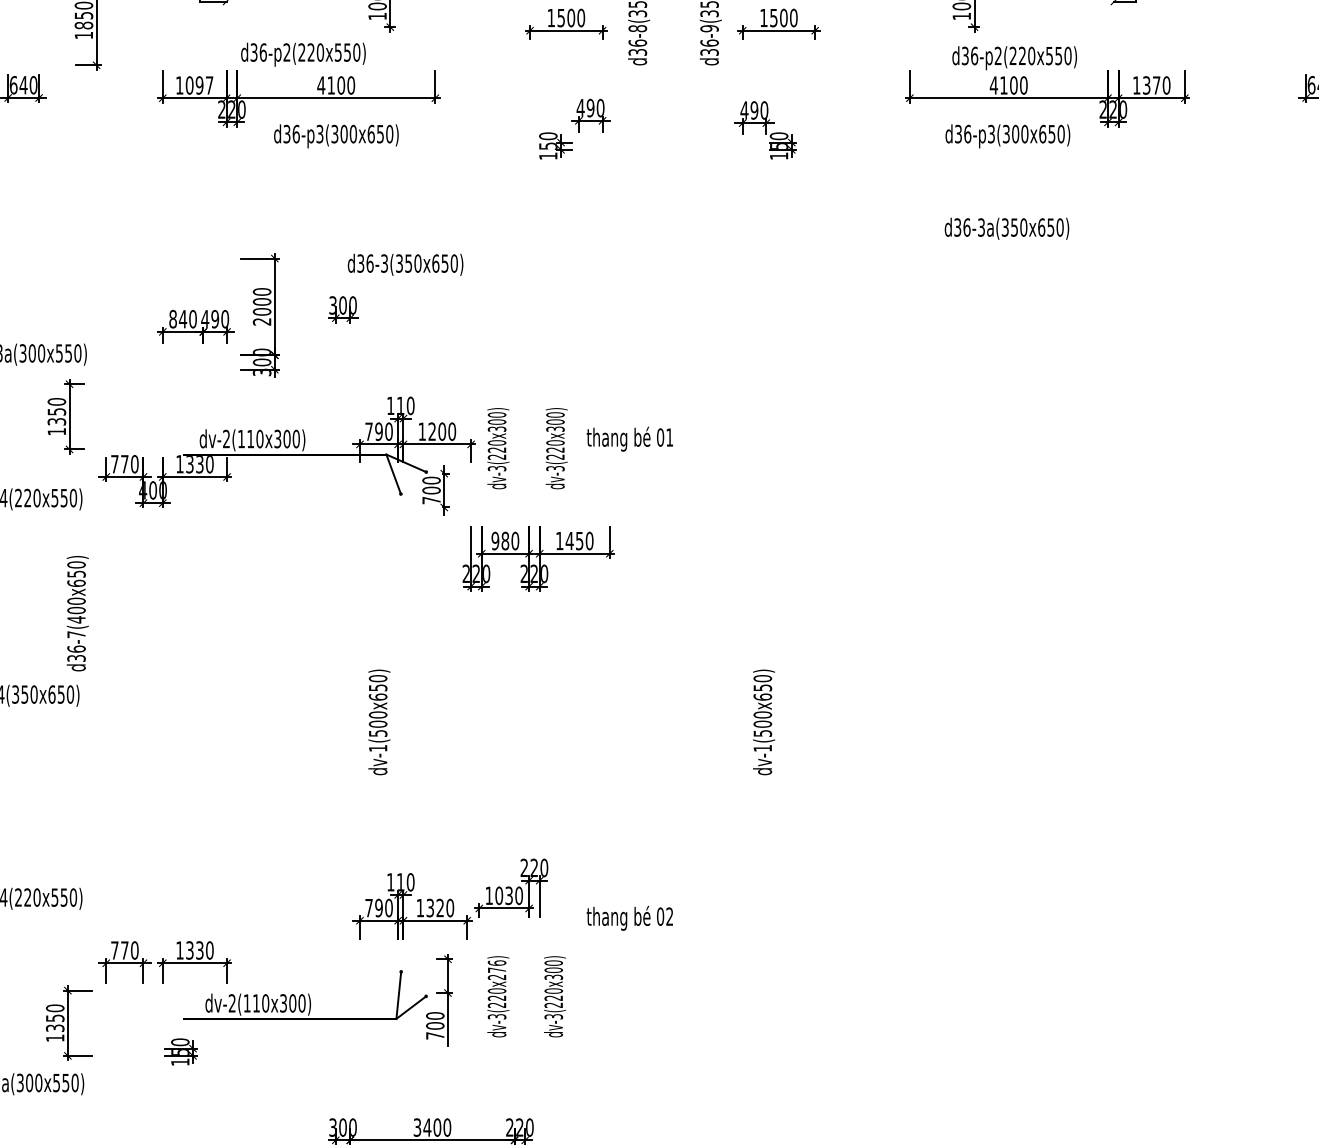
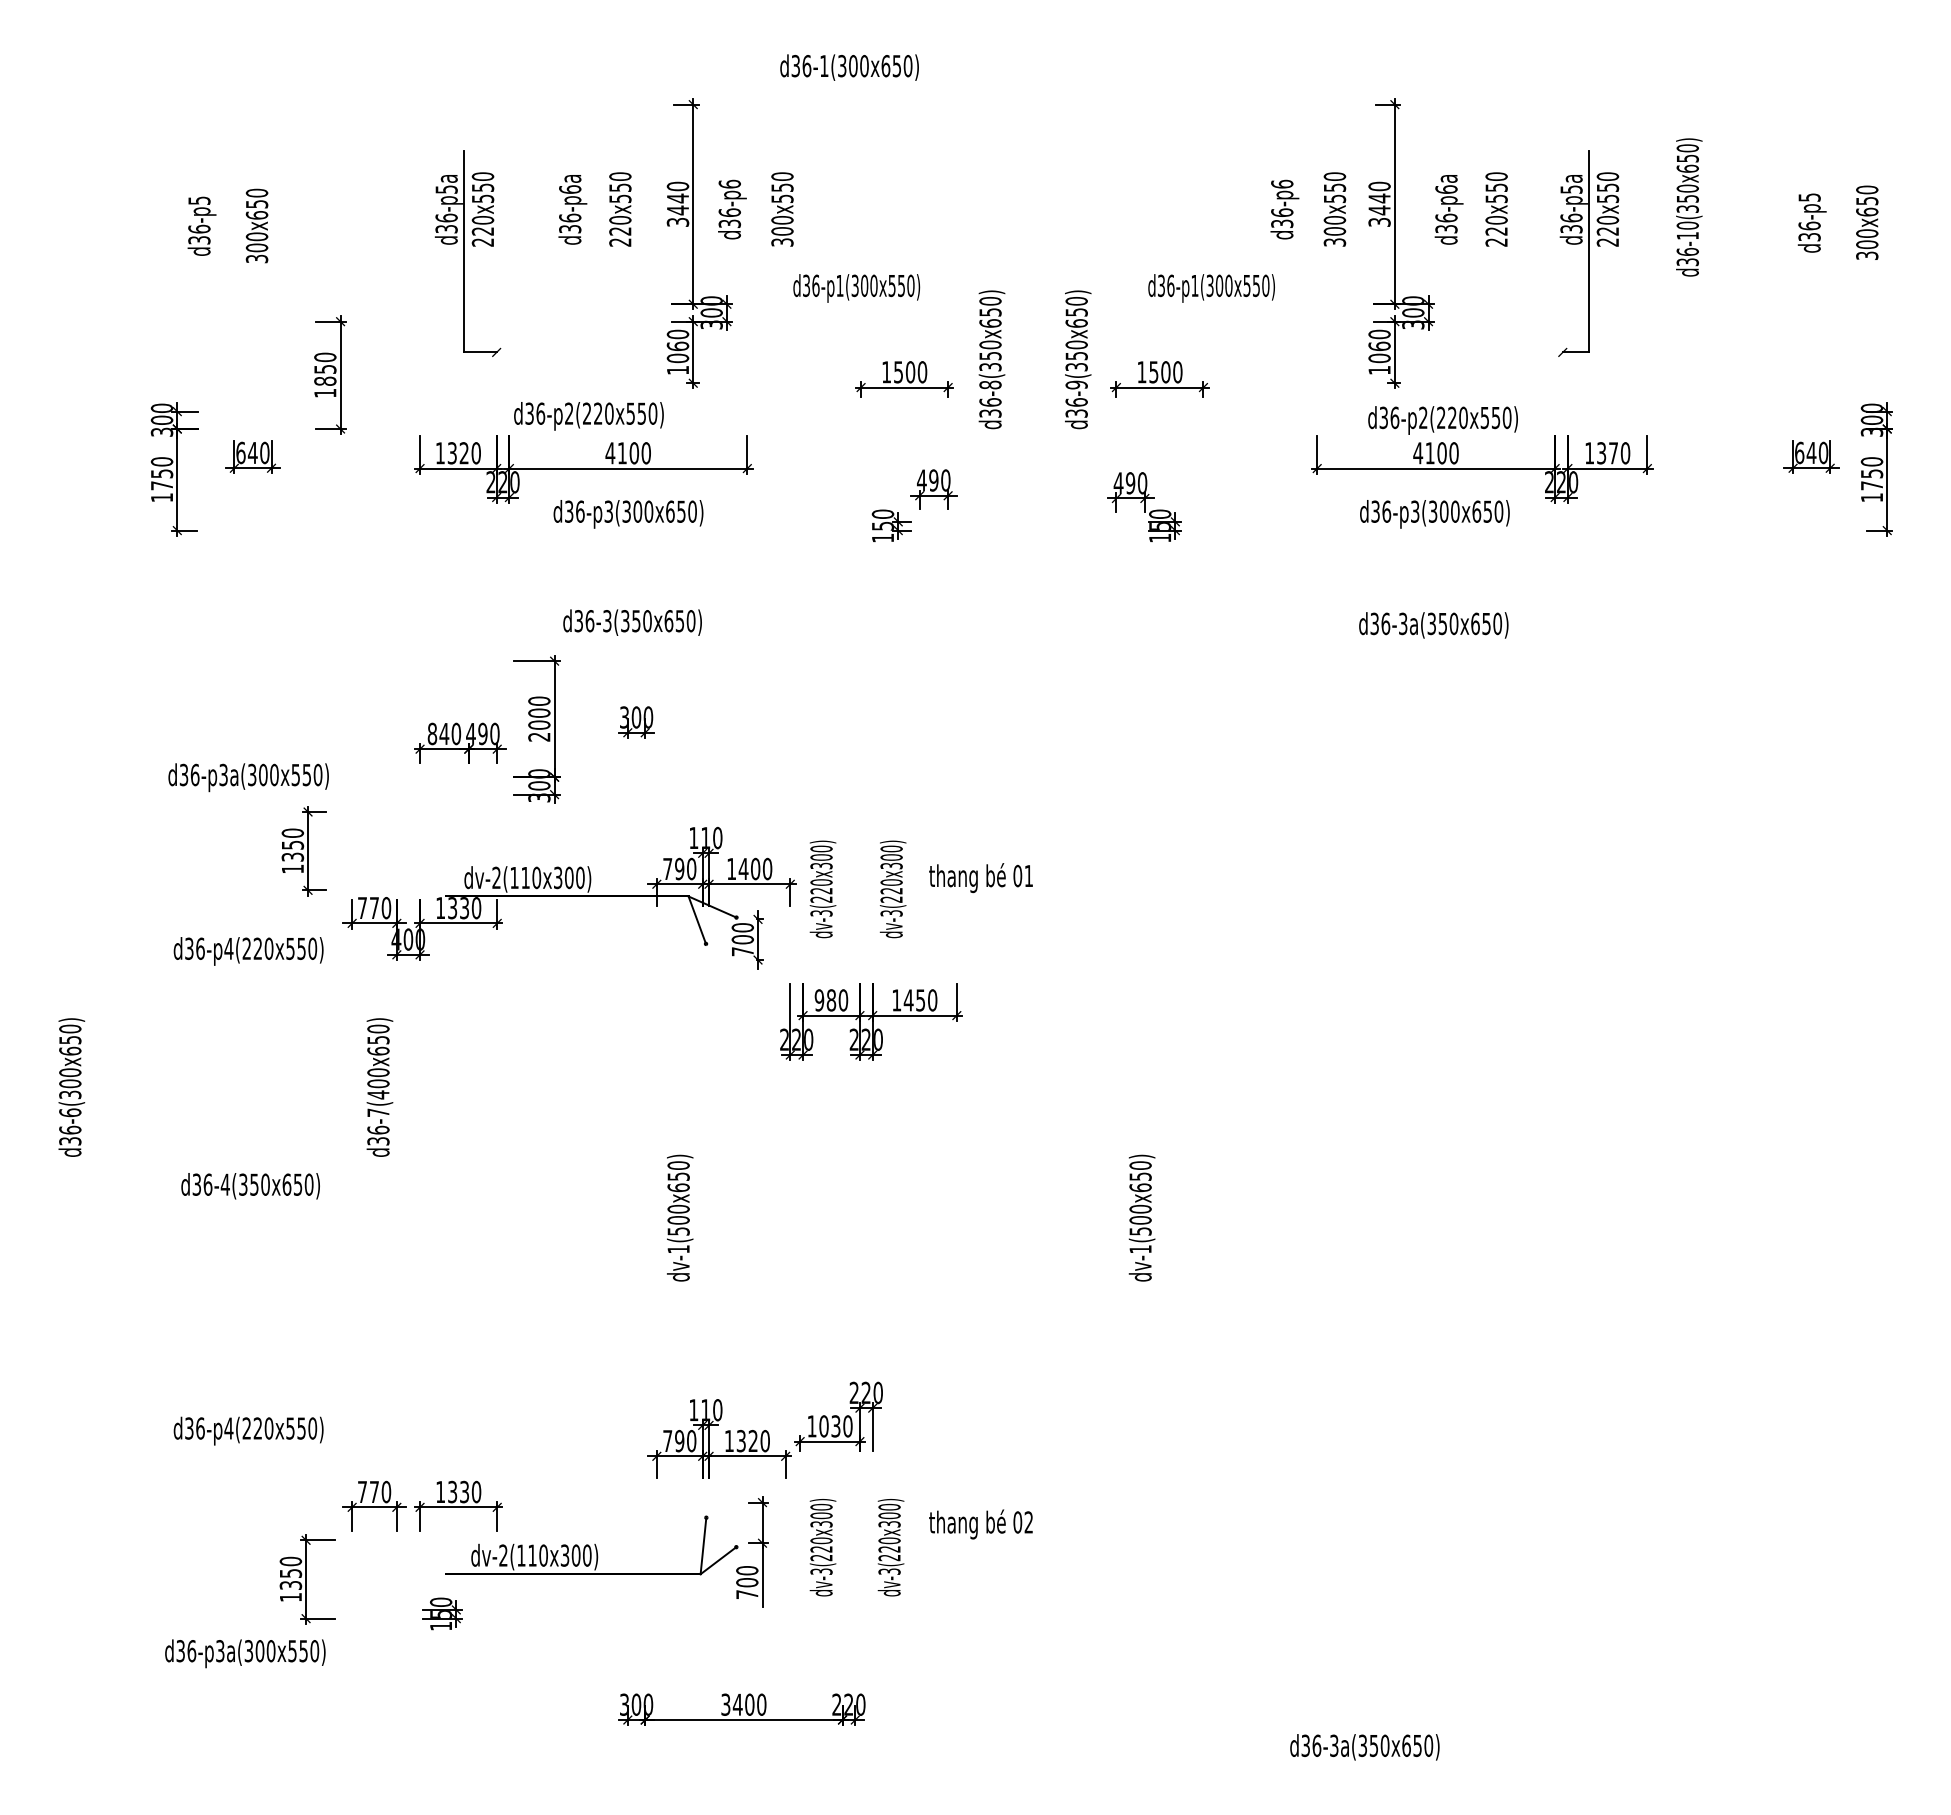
text: (198, 85) -> (463, 453), 1097 -> 1320
text: (405, 264) -> (632, 622), moved
text: (432, 431) -> (743, 868), 1200 -> 1400
text: (77, 613) -> (379, 1087), moved
text: (629, 918) -> (980, 1524), moved
text: (497, 970) -> (821, 1515), dv-3(220x276) -> dv-3(220x300)

